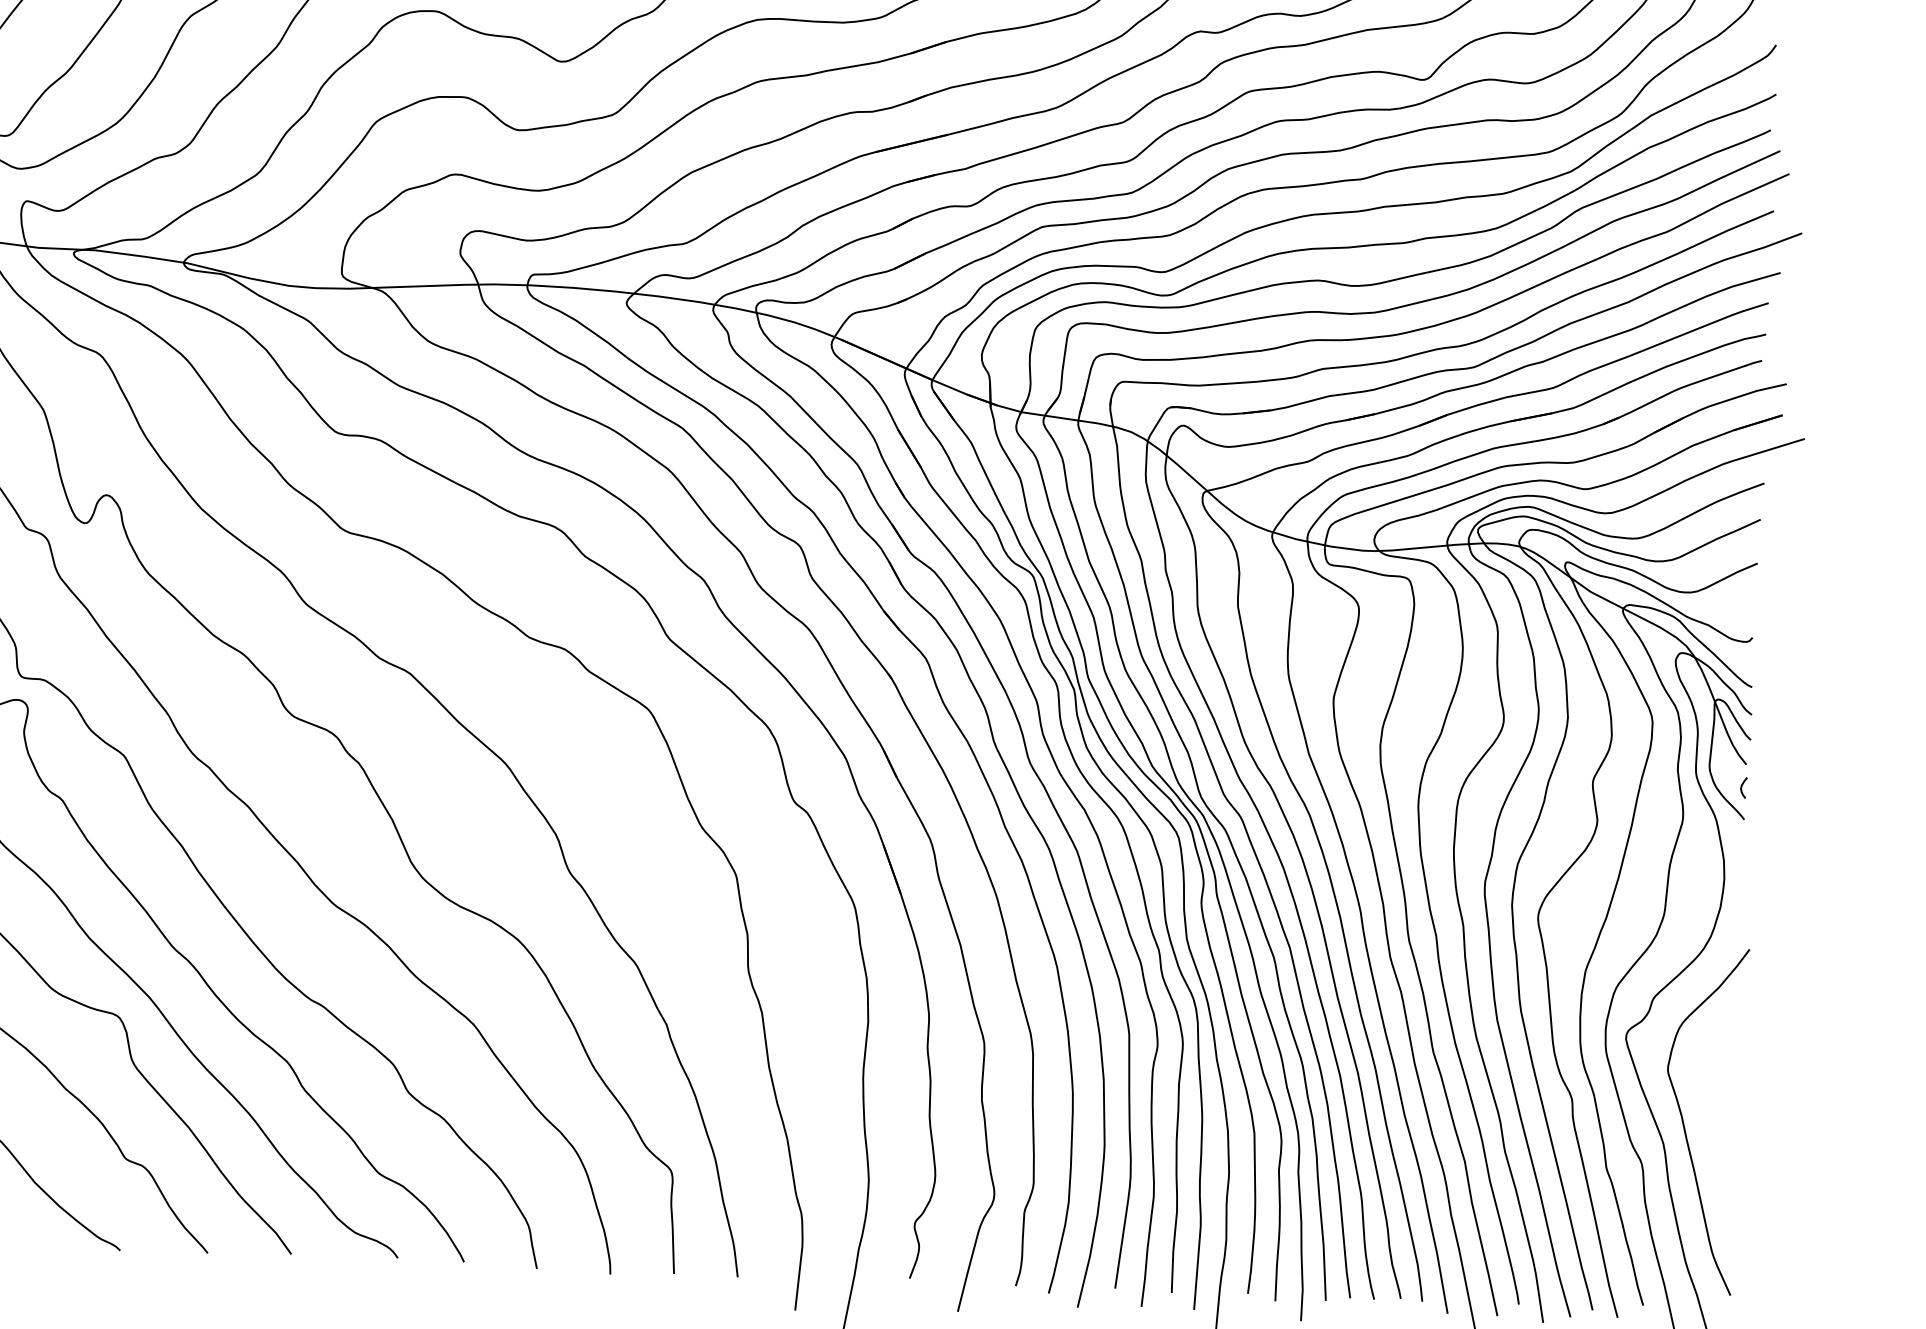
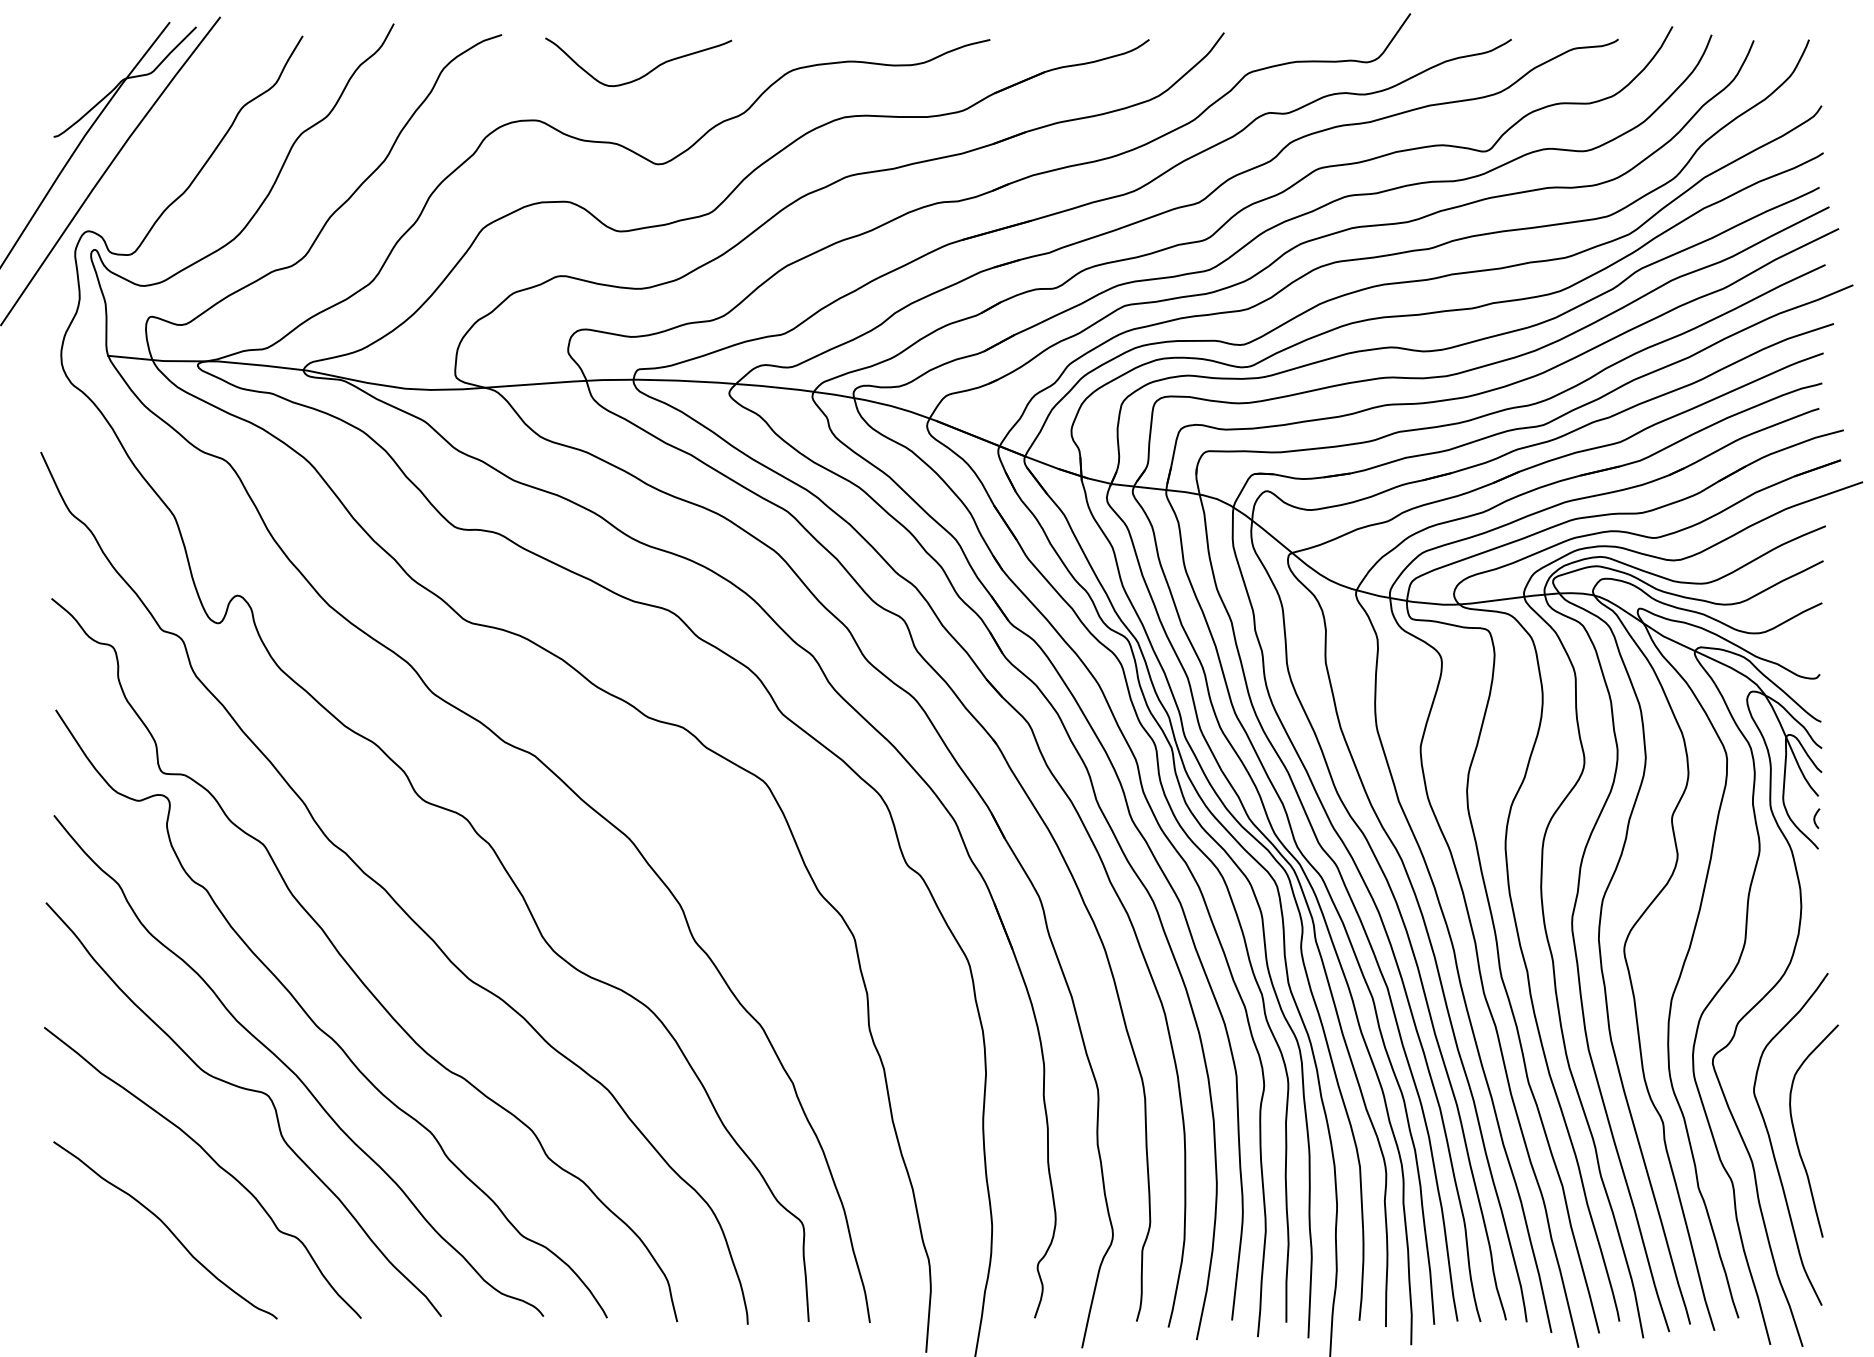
curve: (1710, 1117) -> (1796, 1135), added

